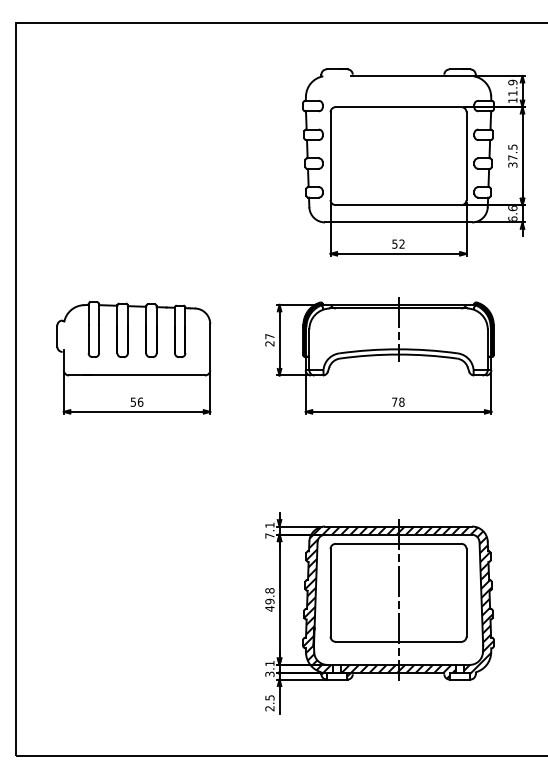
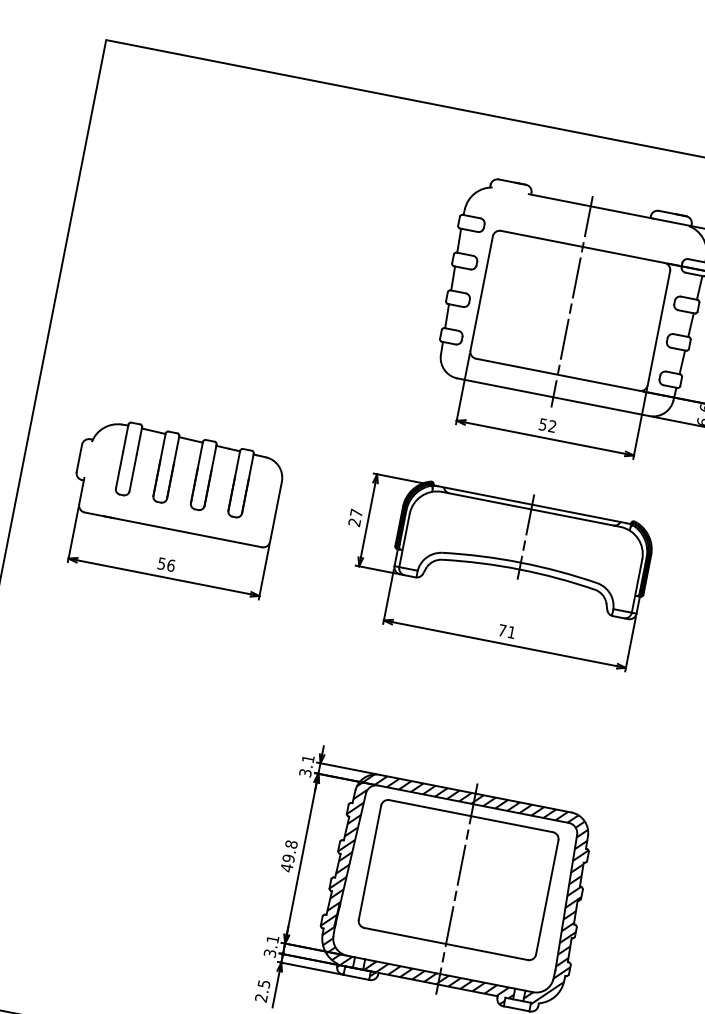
line: (398, 149) -> (571, 302), added
text: (401, 401) -> (511, 631), 78 -> 71
text: (269, 535) -> (305, 772), 7.1 -> 3.1

